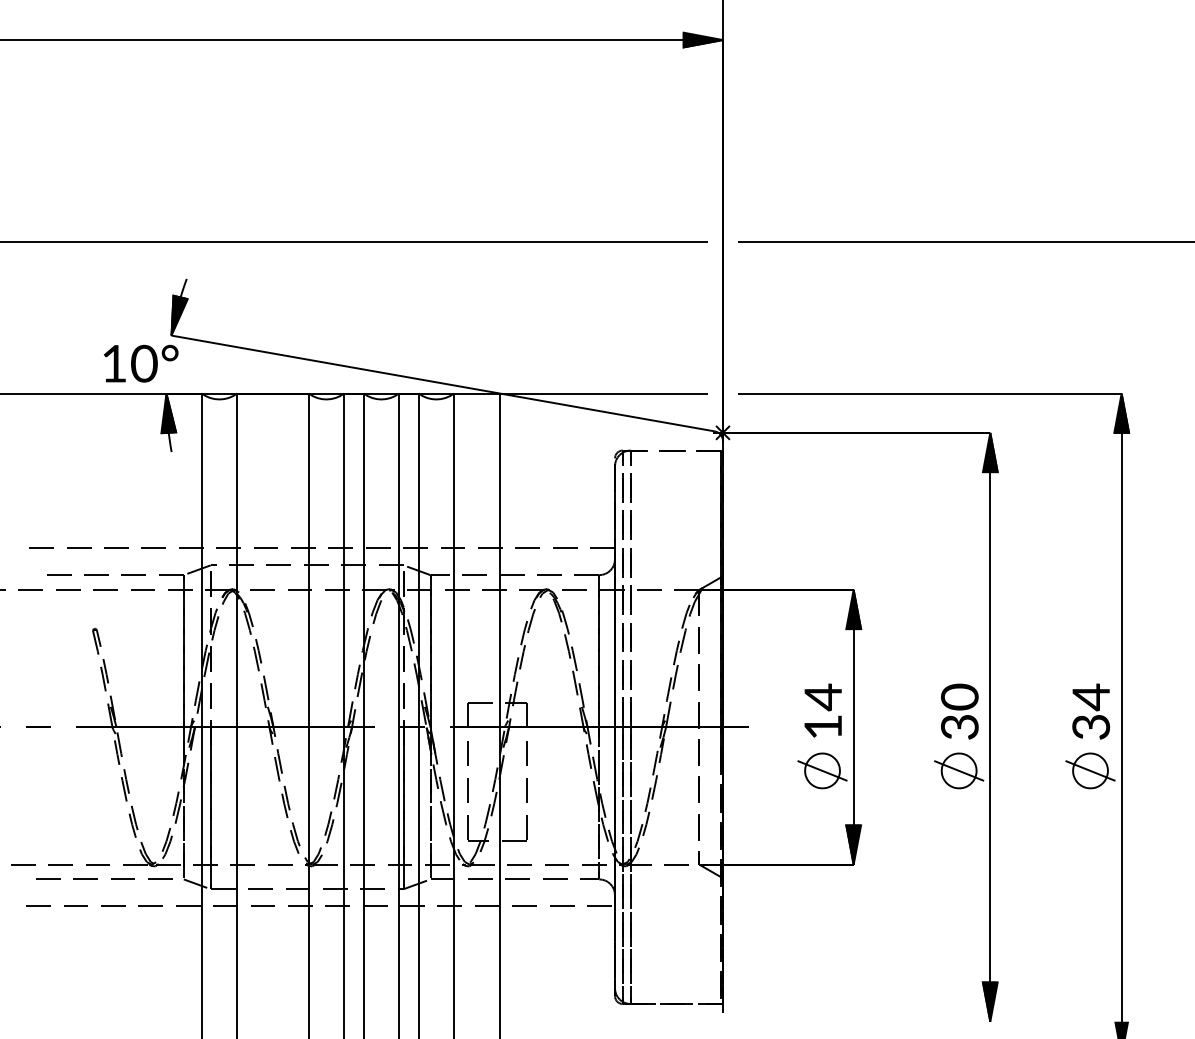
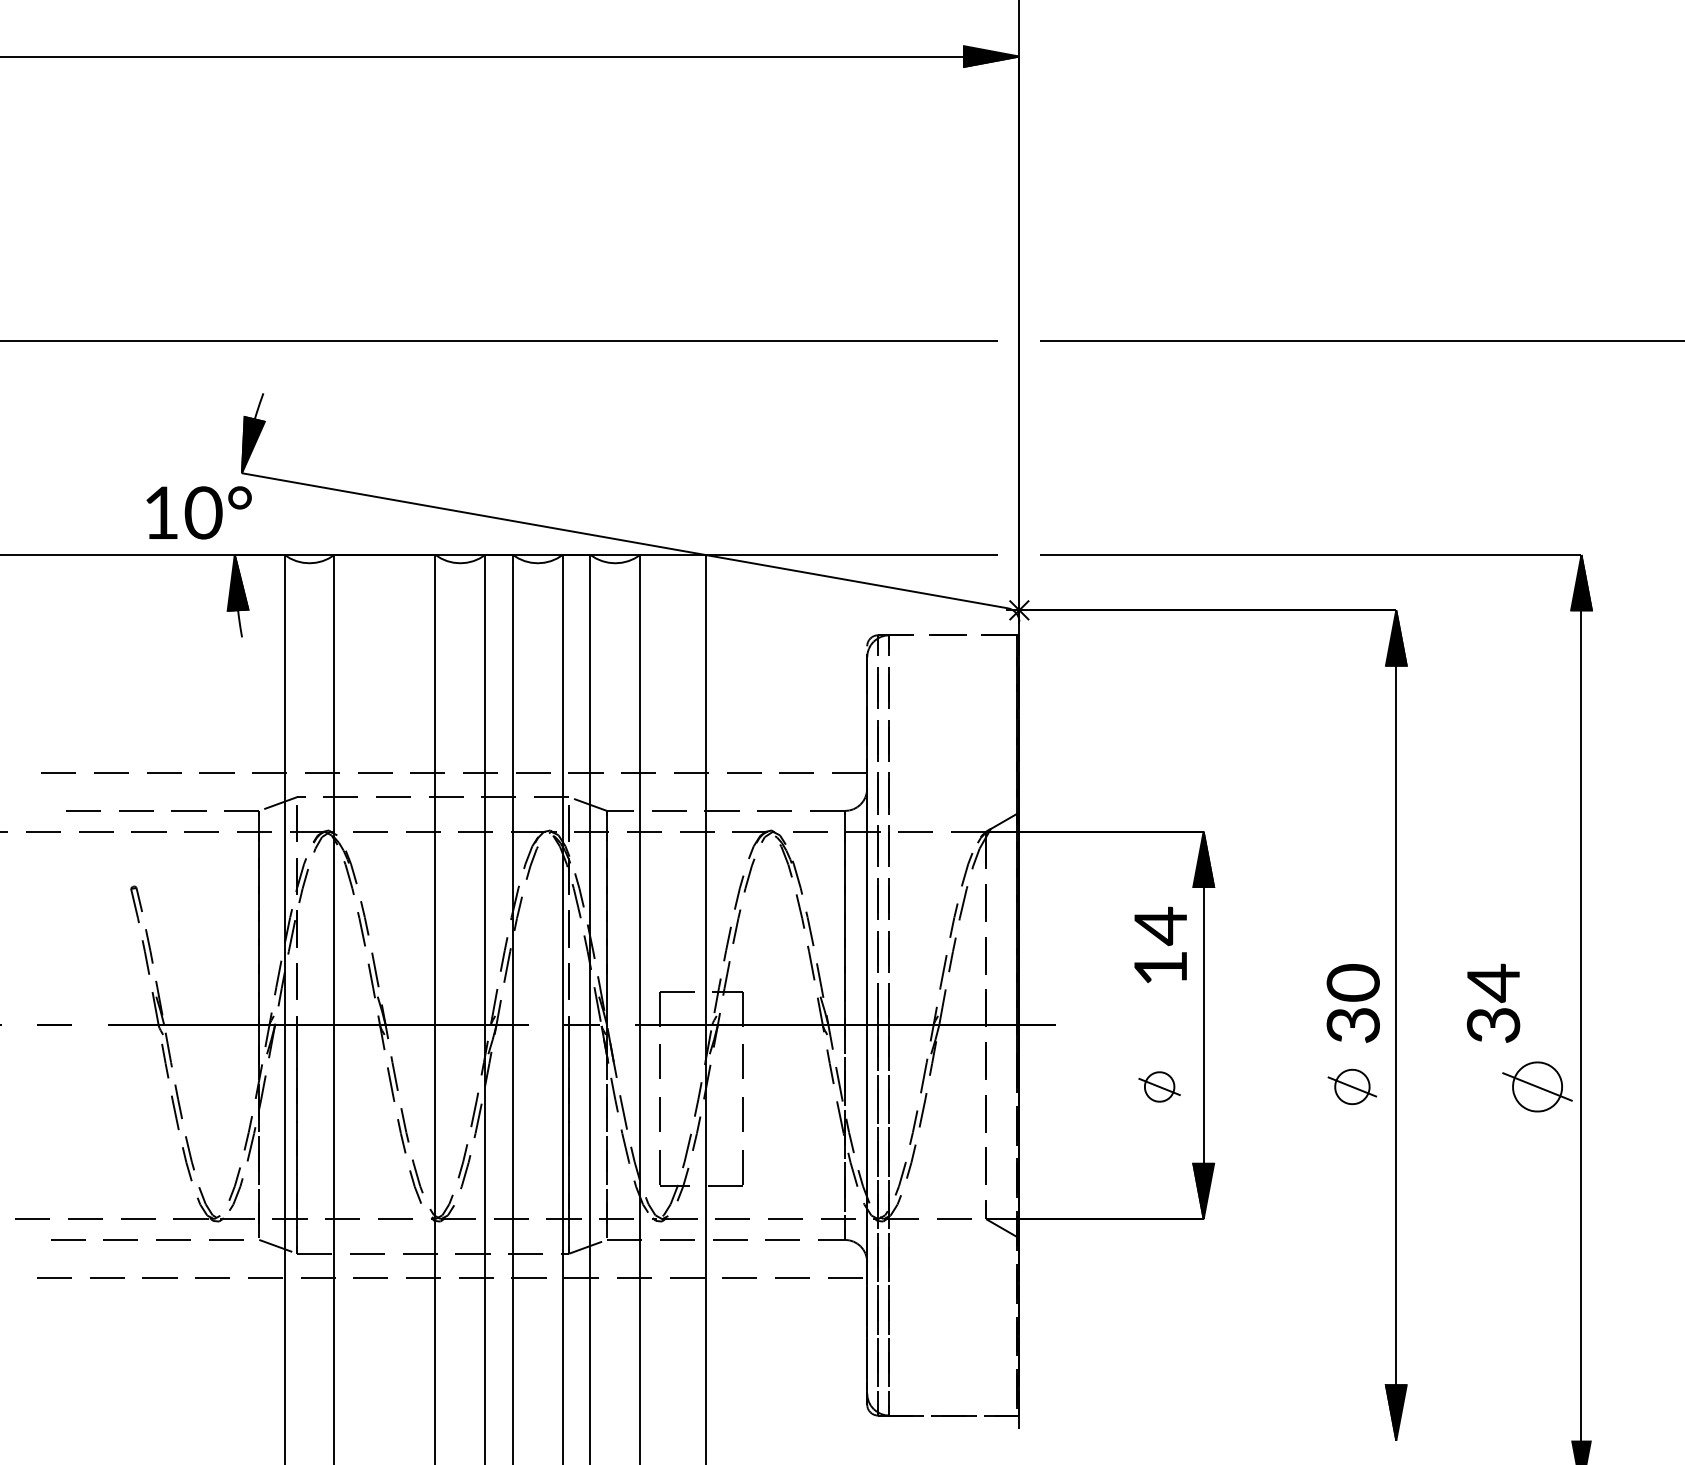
text: (823, 710) -> (1160, 944), moved
text: (1091, 711) -> (1493, 1002), moved
part: (822, 770) -> (1159, 1086), size x0.6
part: (959, 770) -> (1352, 1086), size x0.7

